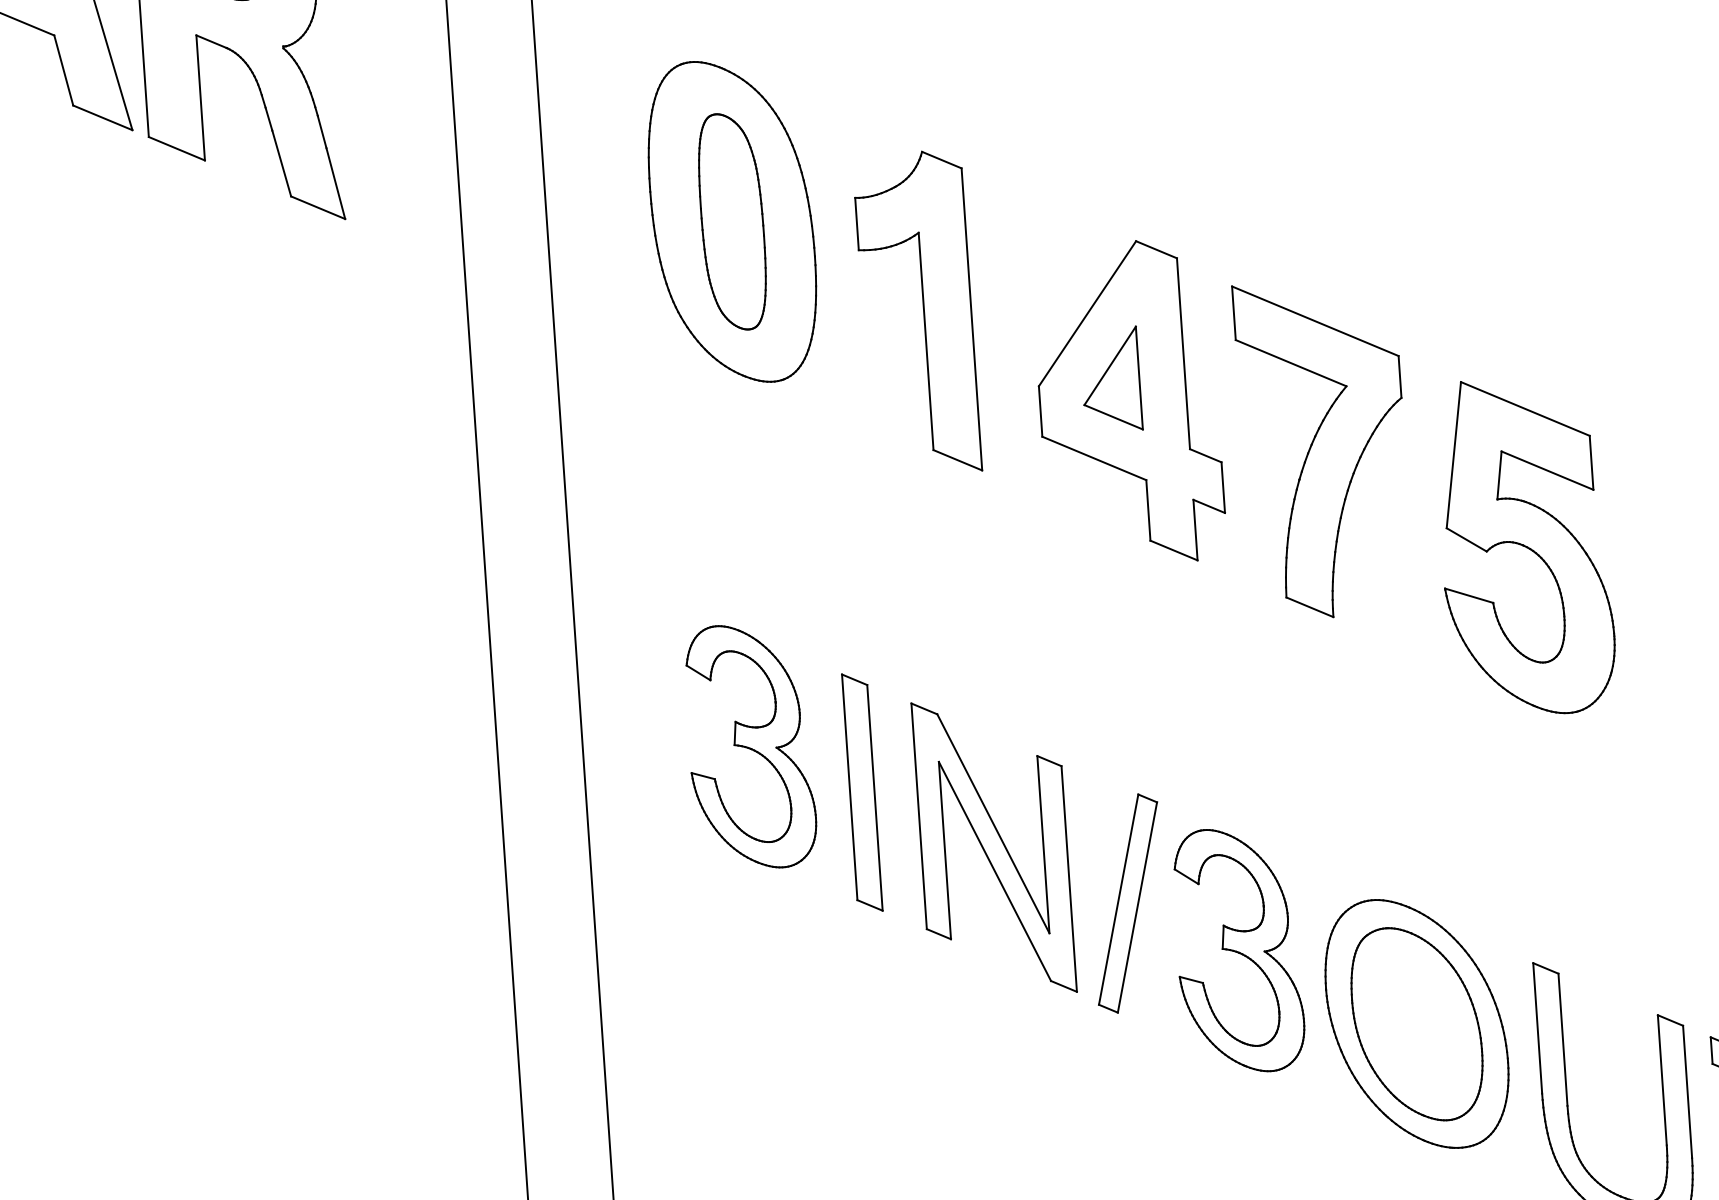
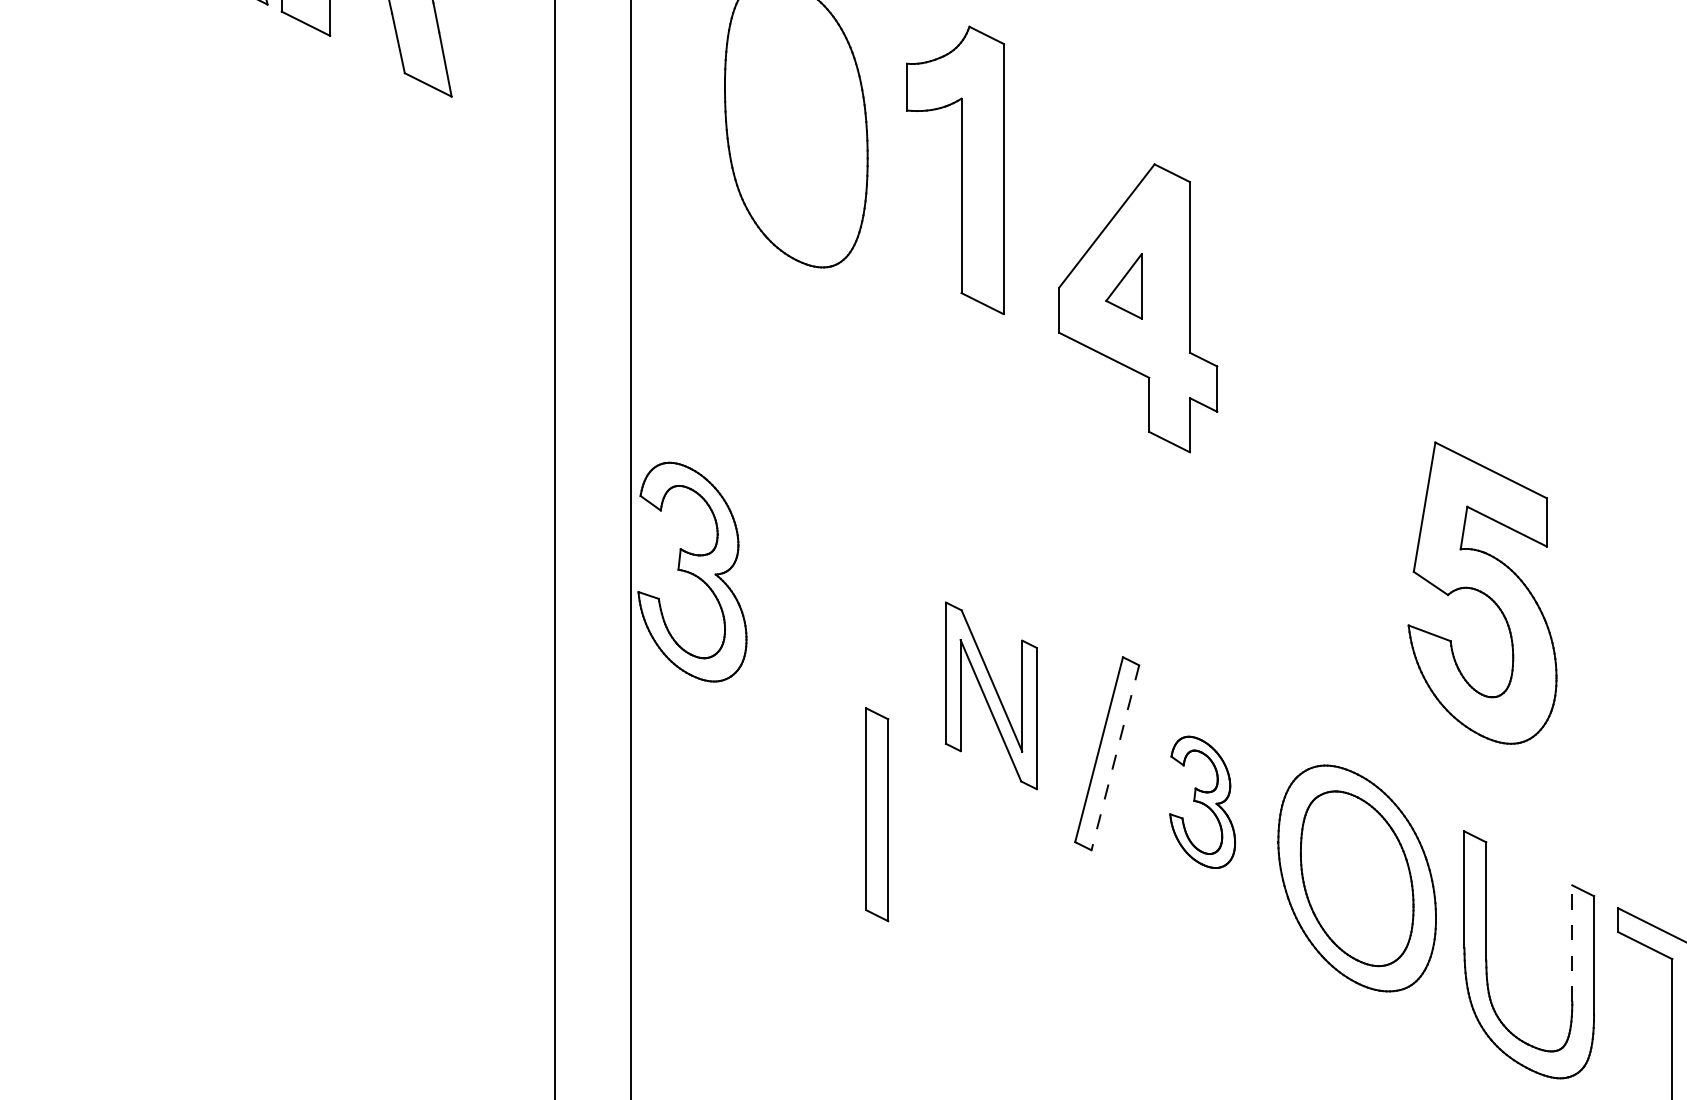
part: (732, 221) -> (796, 122), removed
part: (917, 313) -> (955, 170), moved
part: (1110, 380) -> (1123, 286), size x0.7
part: (1324, 448) -> (1309, 360), removed
part: (1525, 546) -> (1482, 592), moved
part: (750, 746) -> (692, 571), moved
part: (862, 792) -> (877, 814), moved
part: (994, 847) -> (991, 695), size x0.7
line: (1137, 908) -> (1115, 758), solid -> dashed
part: (1238, 950) -> (1202, 802), size x0.6
line: (1662, 1080) -> (1572, 943), solid -> dashed

